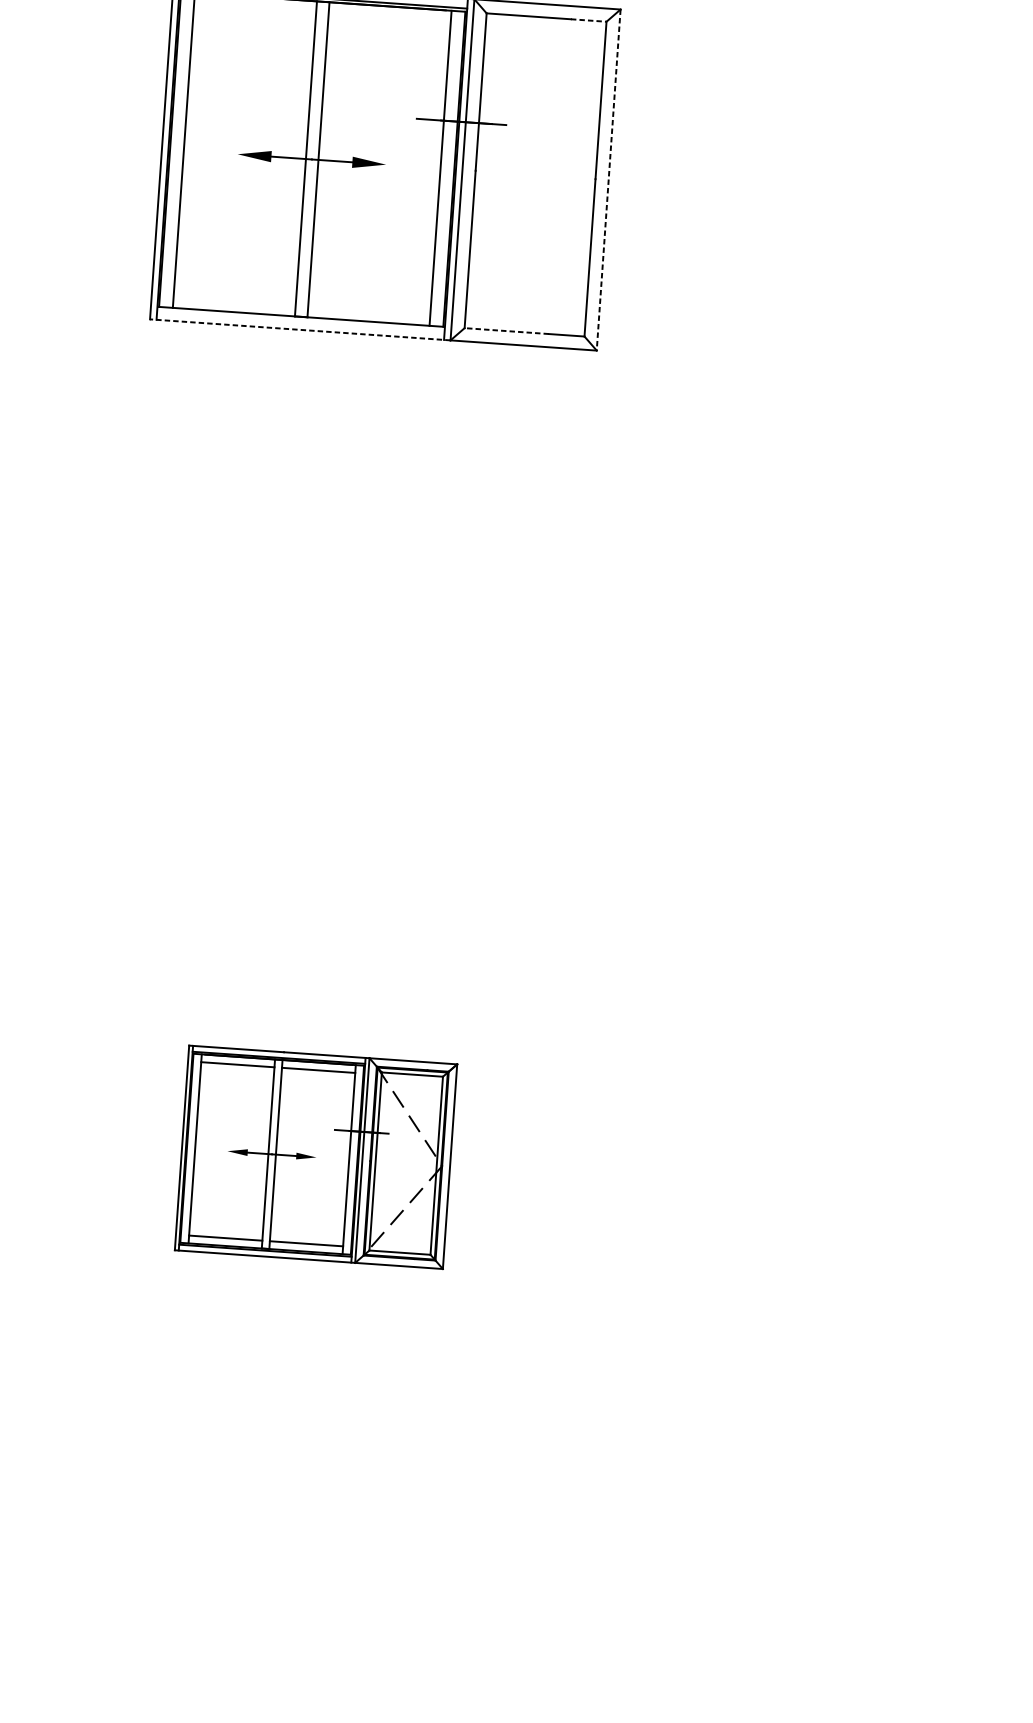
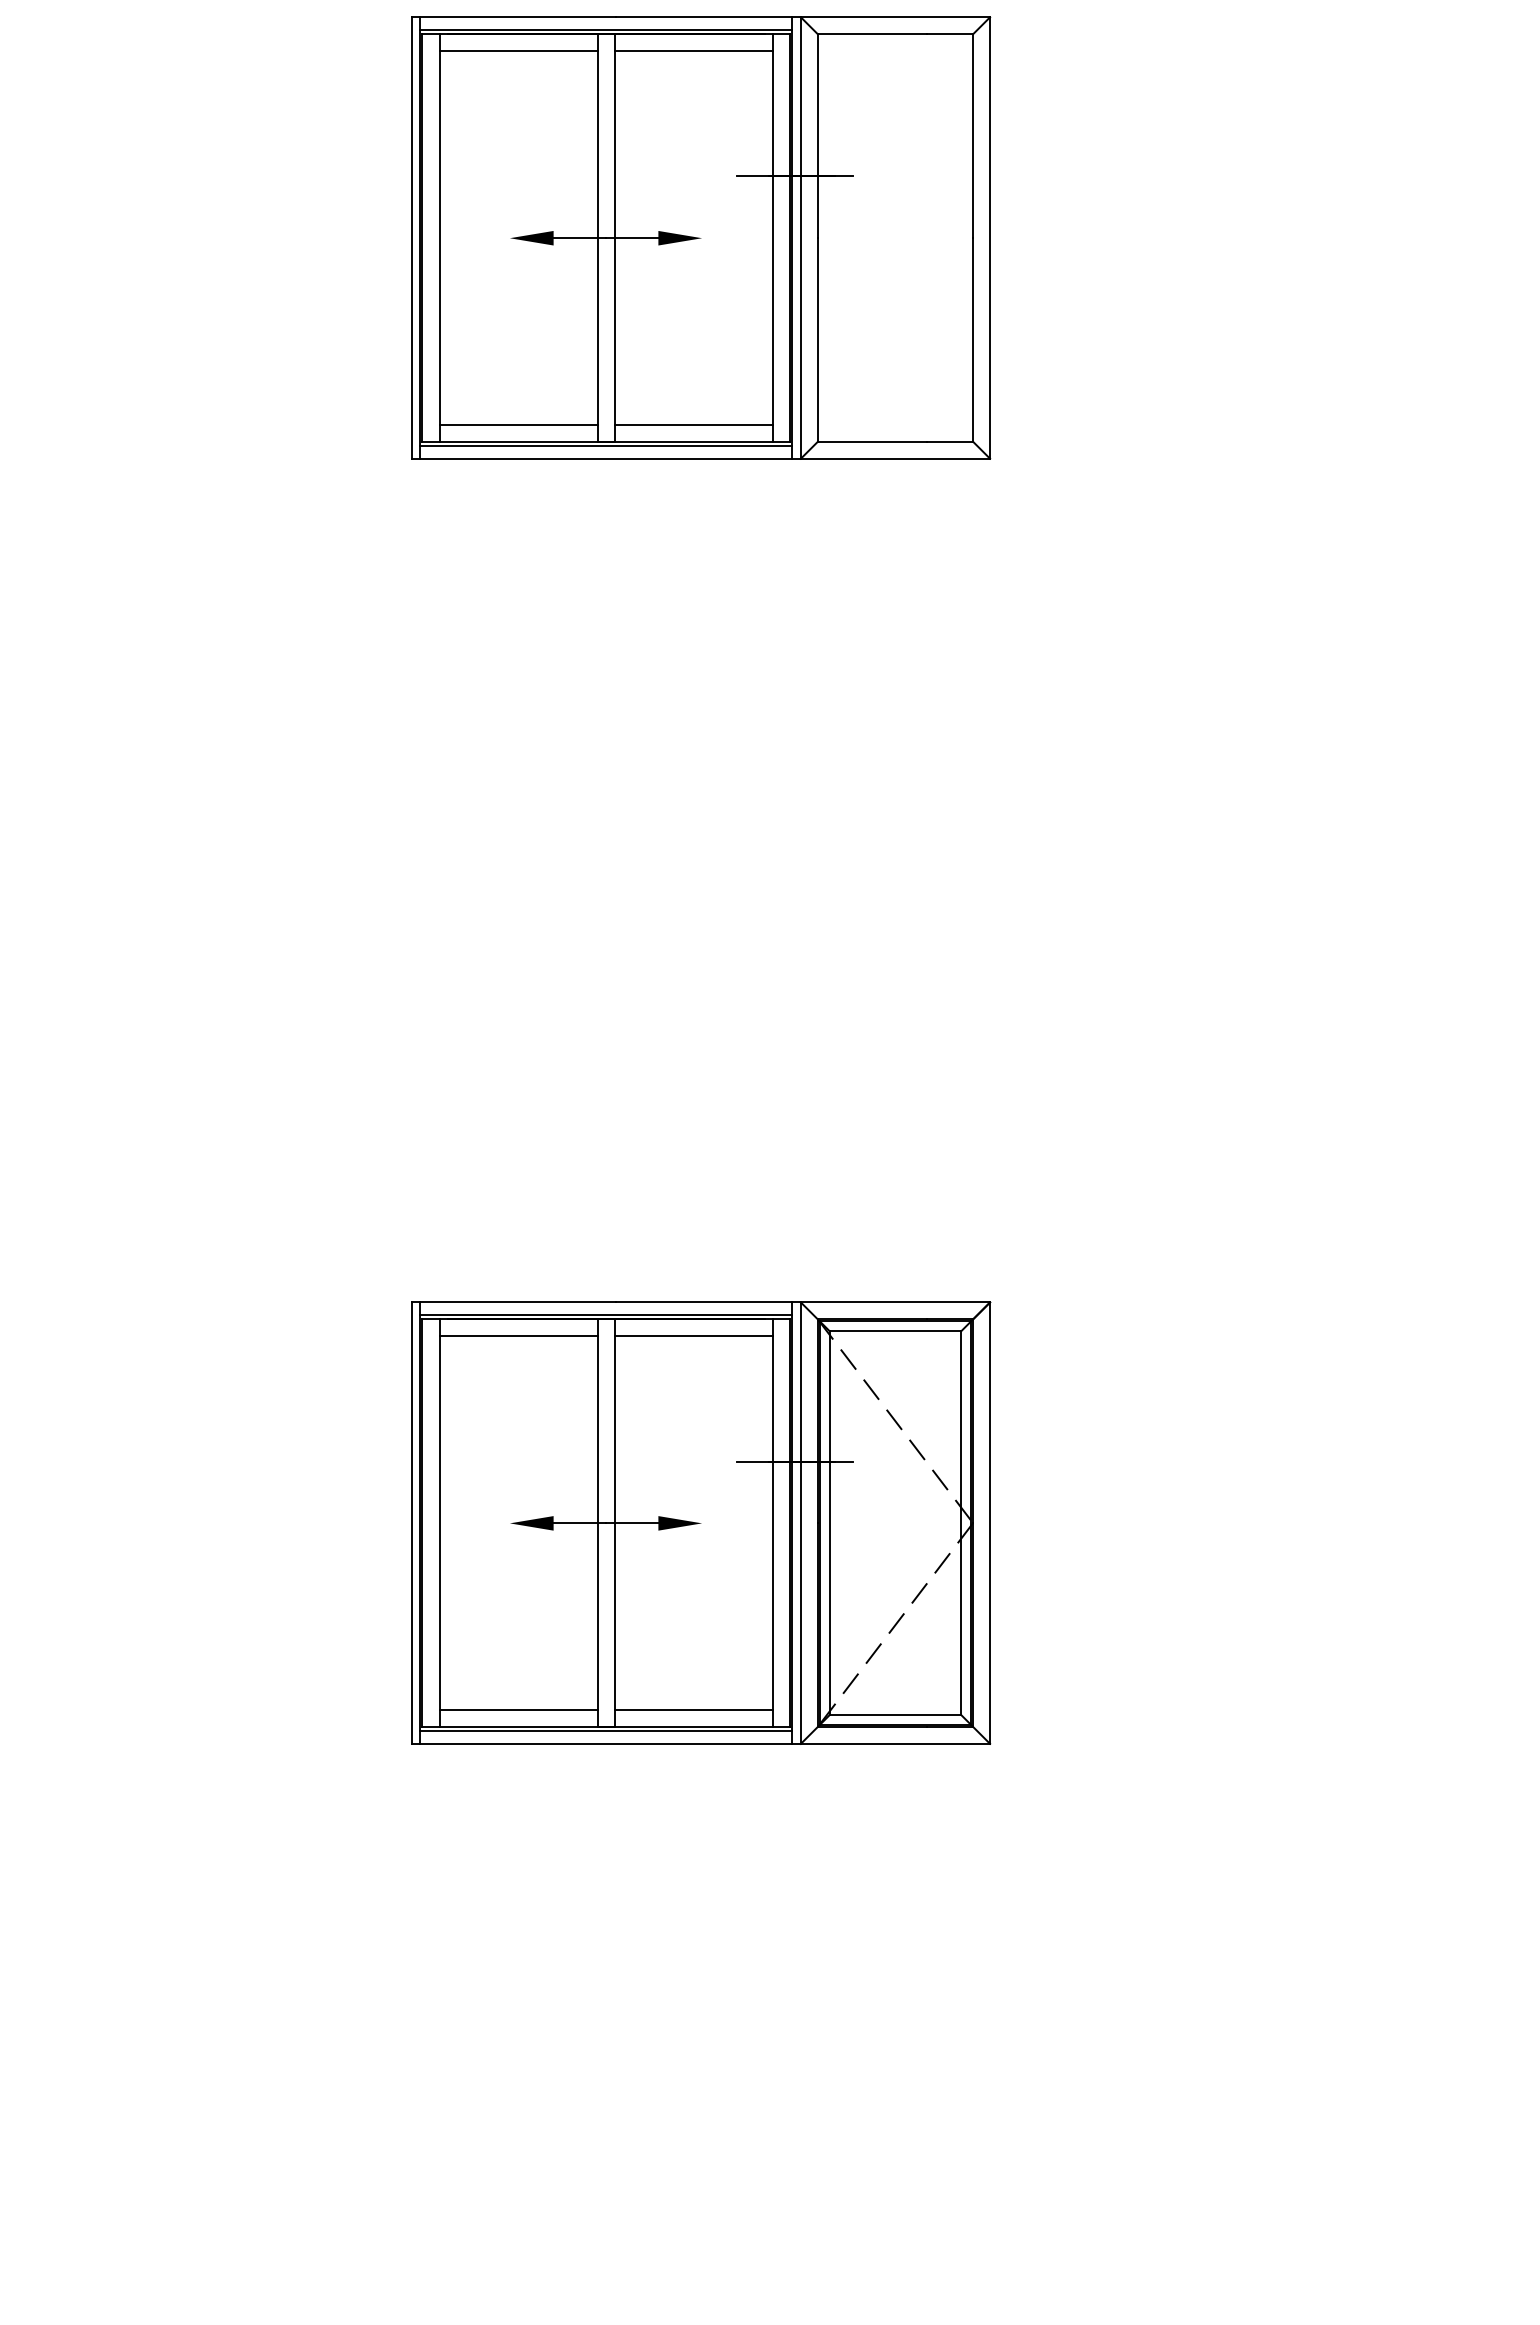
line: (255, 10) -> (519, 51), added
line: (389, 19) -> (693, 51), added
line: (589, 20) -> (950, 34), dashed -> solid
line: (608, 180) -> (990, 238), dashed -> solid
line: (234, 299) -> (519, 425), added
line: (369, 308) -> (693, 425), added
line: (301, 320) -> (606, 446), added
line: (299, 329) -> (605, 458), dashed -> solid
line: (506, 330) -> (872, 441), dashed -> solid
part: (316, 1156) -> (701, 1522), size x1.67

